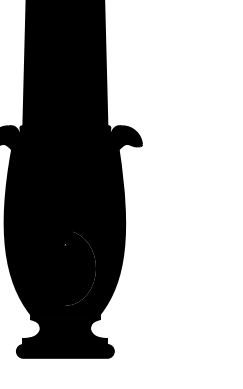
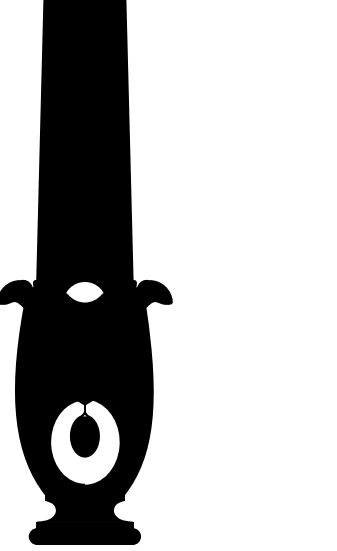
fill: (65, 136) -> (84, 292), removed
fill: (65, 268) -> (84, 442), removed

